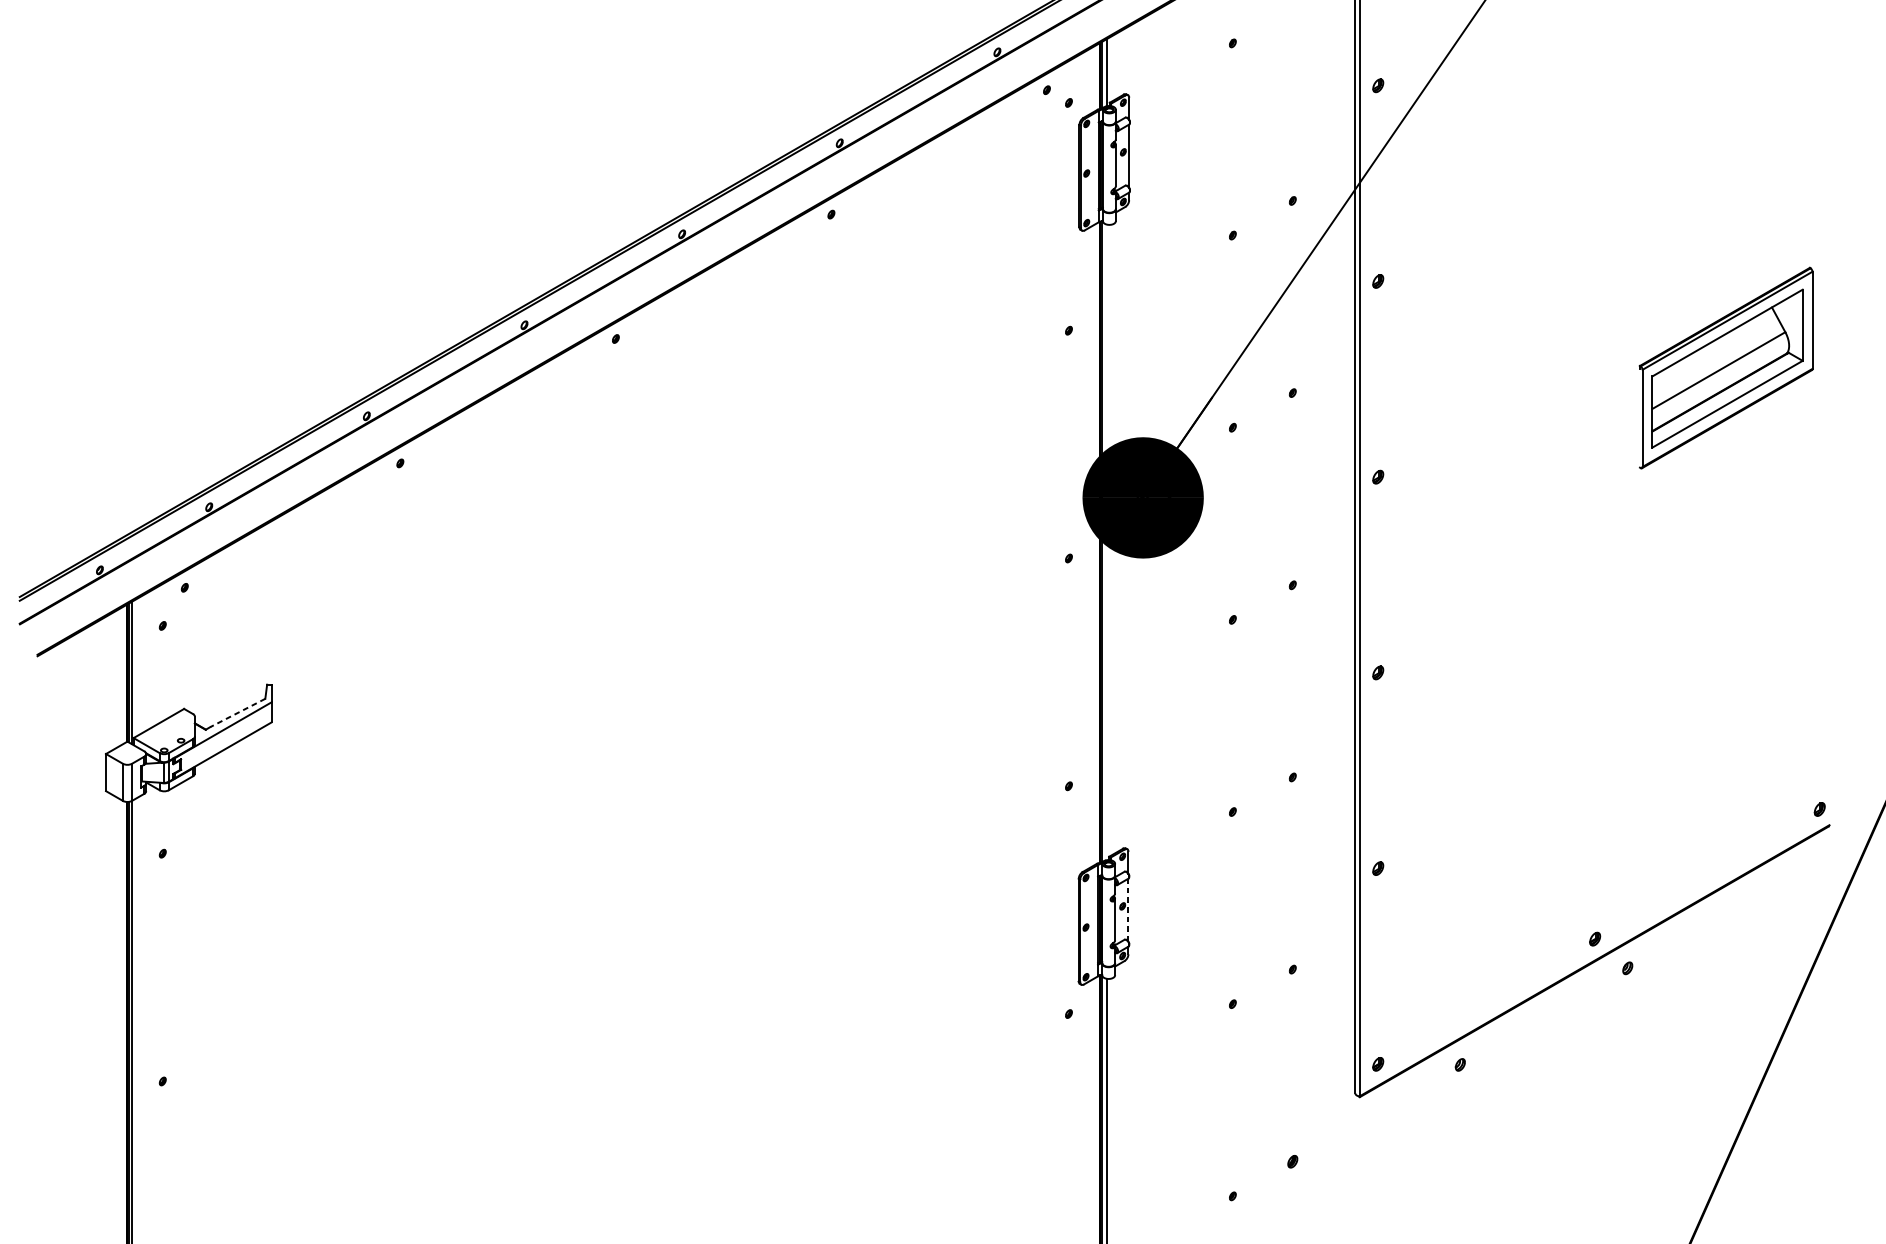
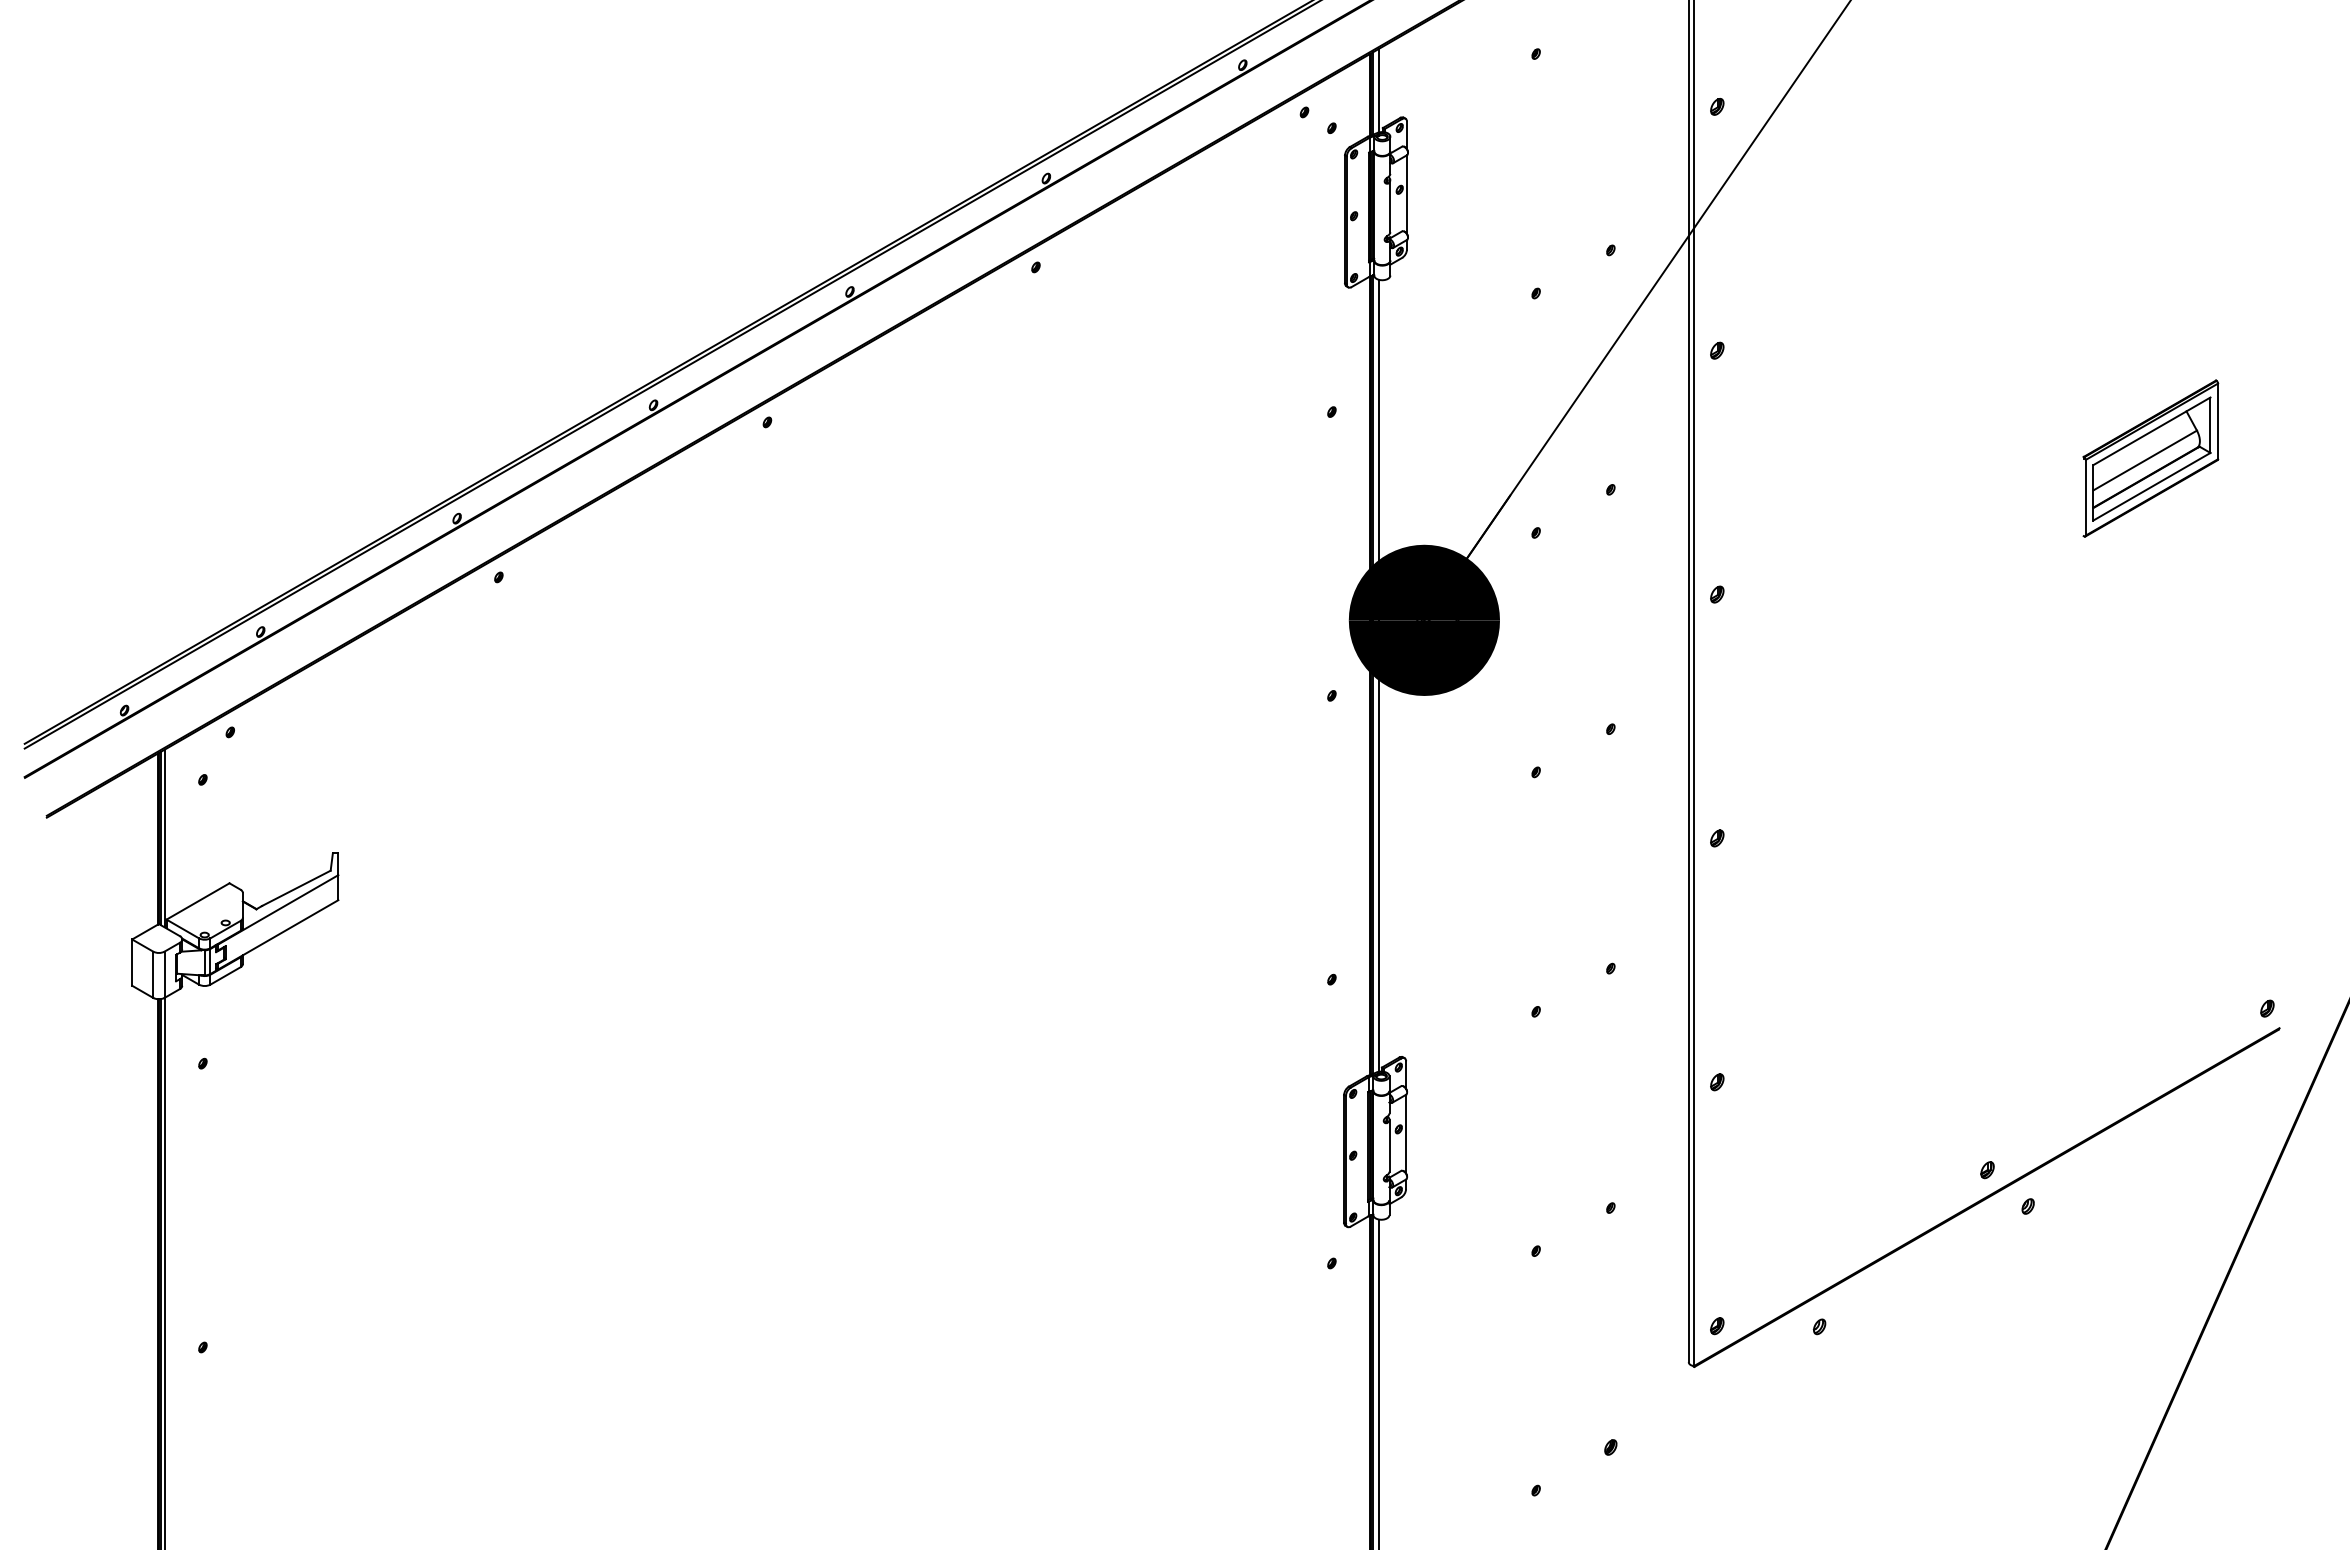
part: (1725, 367) -> (2150, 458), size x0.62
line: (1107, 542) -> (1379, 675), added
line: (237, 713) -> (296, 888), dashed -> solid
line: (1128, 909) -> (1406, 1133), dashed -> solid

